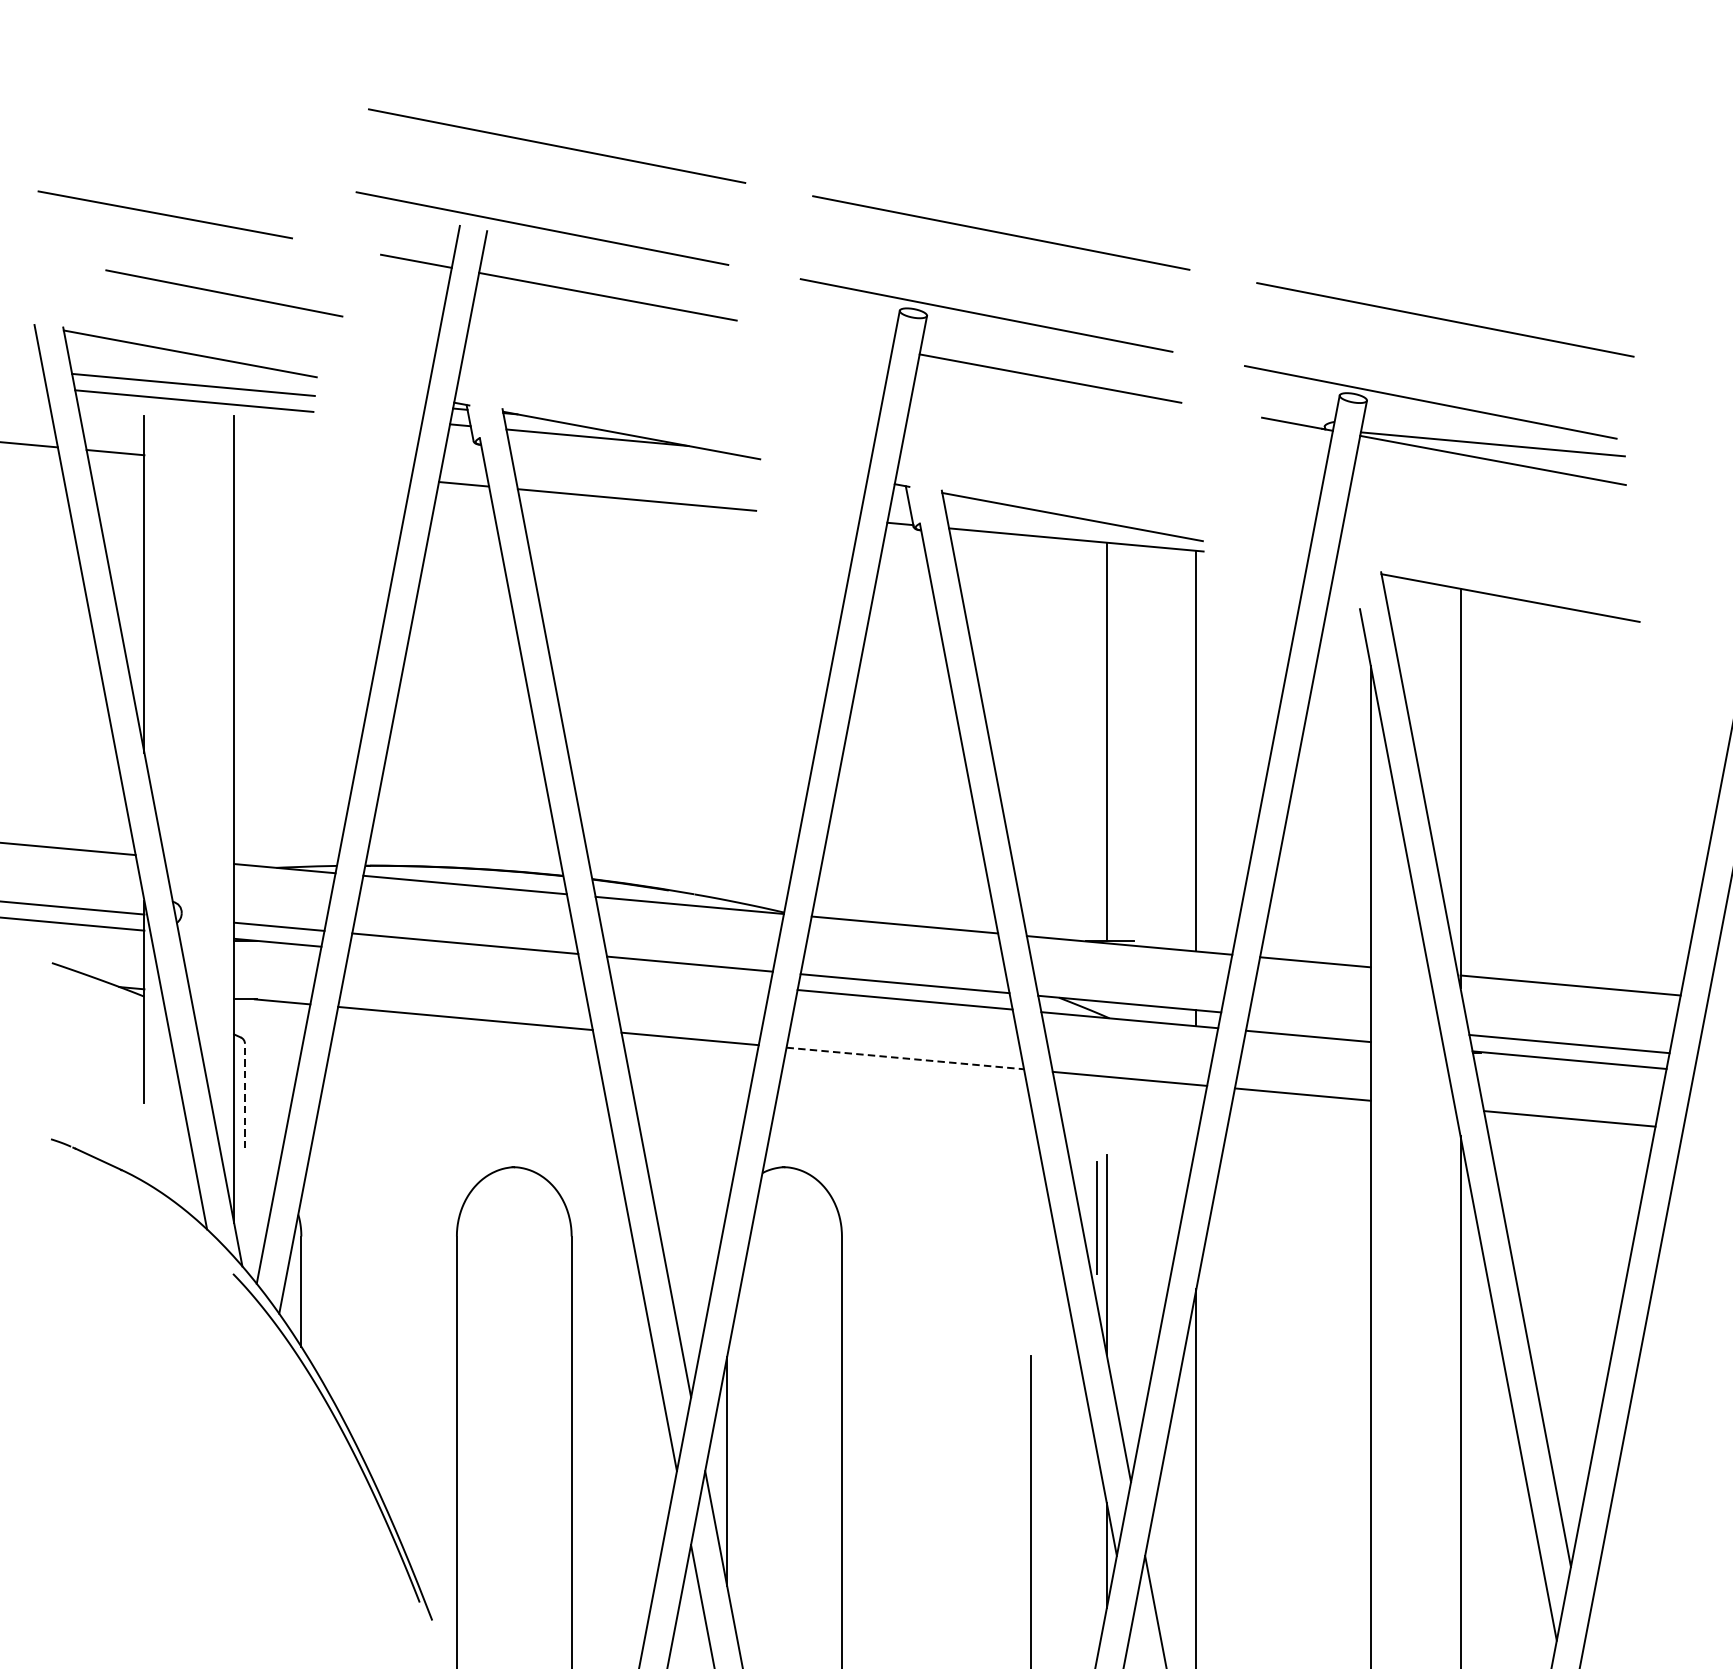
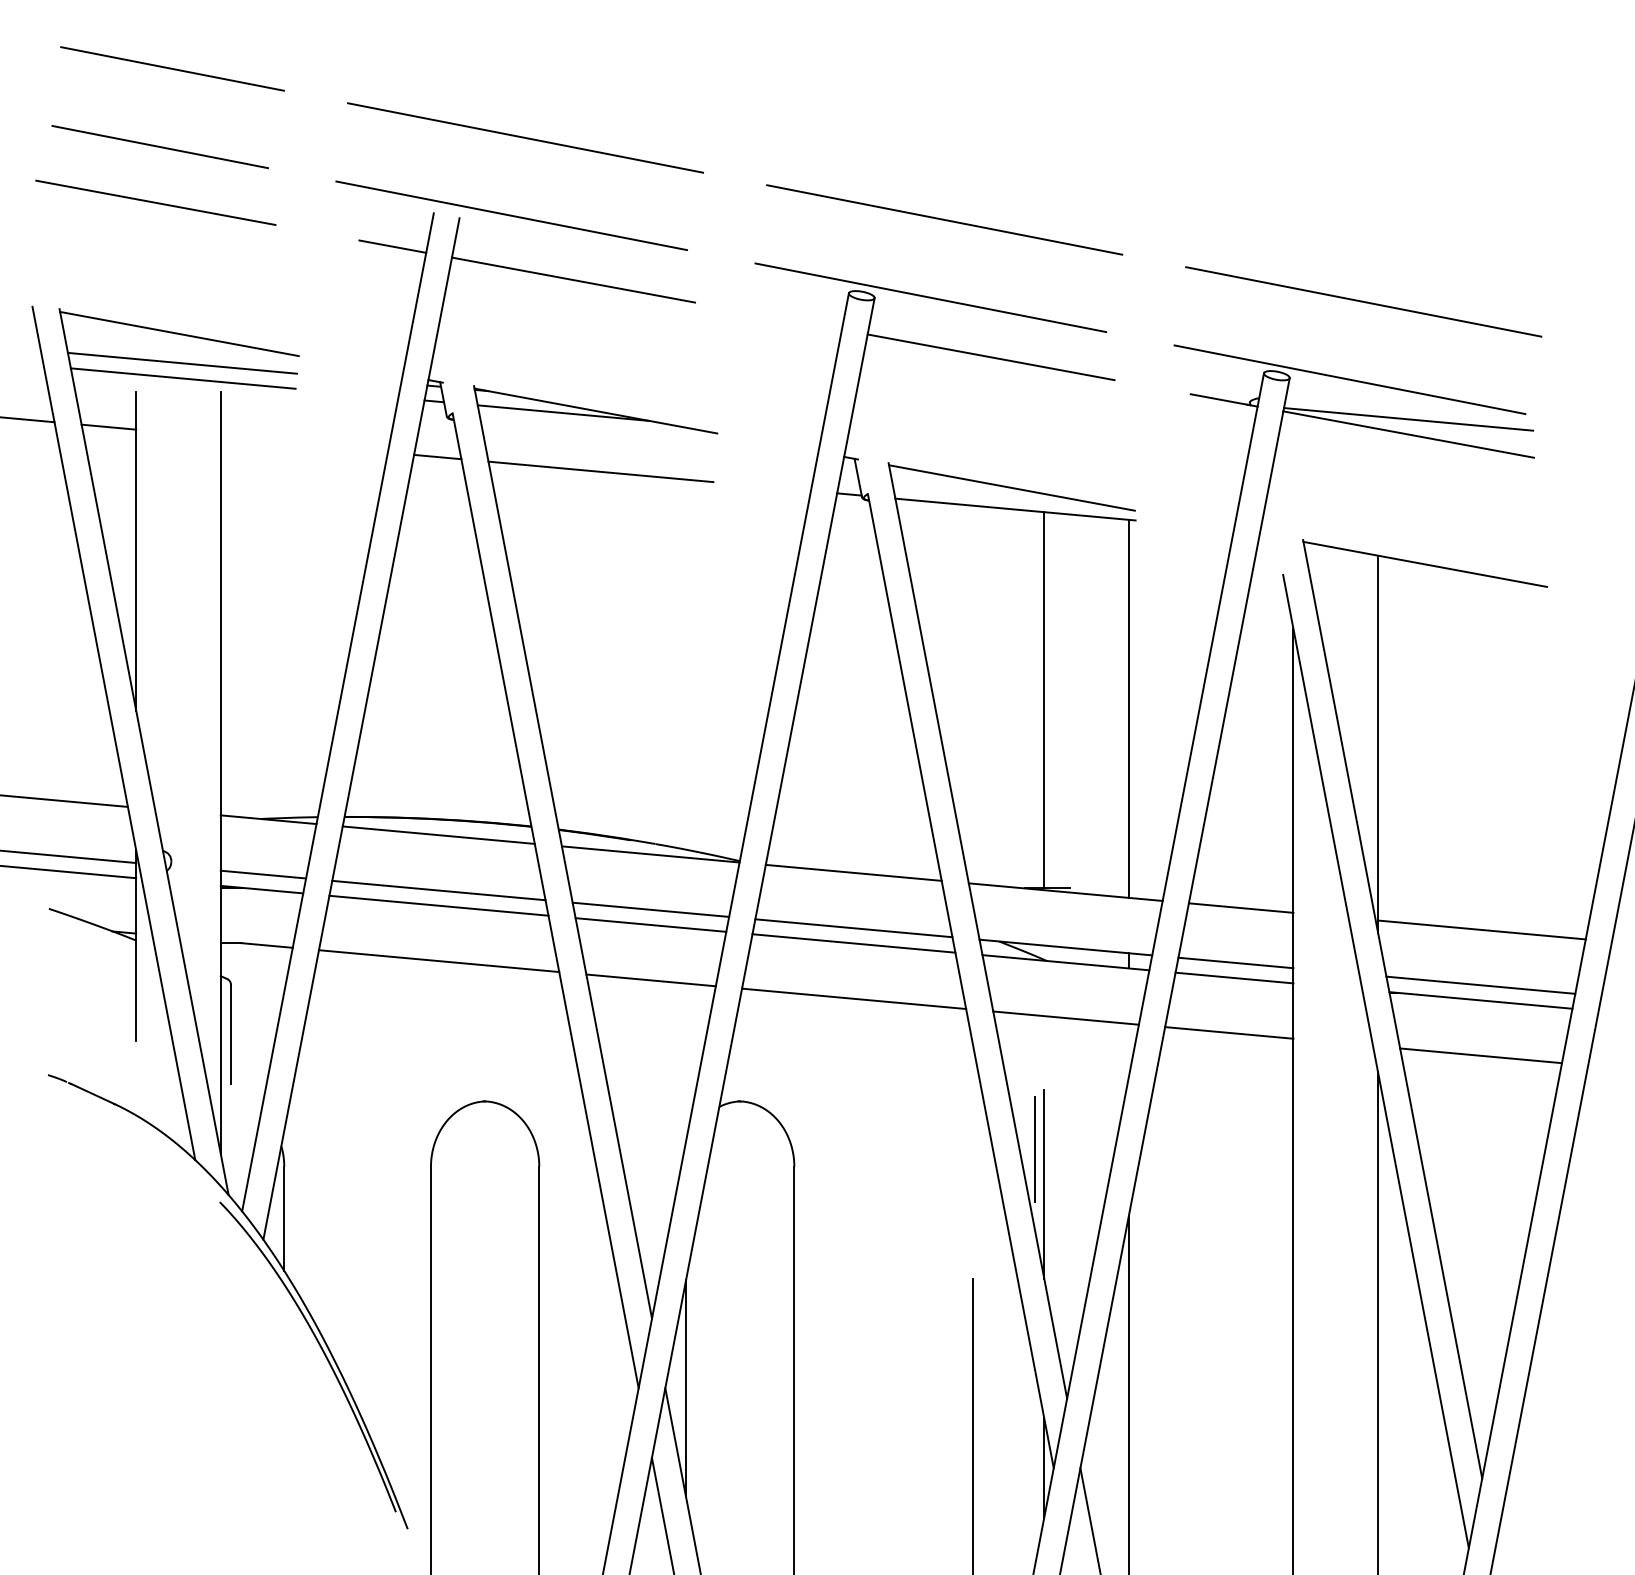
line: (169, 156) -> (159, 147), added
line: (224, 292) -> (172, 68), moved
line: (464, 959) -> (438, 905), added
line: (689, 979) -> (650, 924), added
line: (1309, 1019) -> (1235, 962), added
line: (905, 1058) -> (854, 998), dashed -> solid
line: (245, 1095) -> (231, 1033), dashed -> solid

